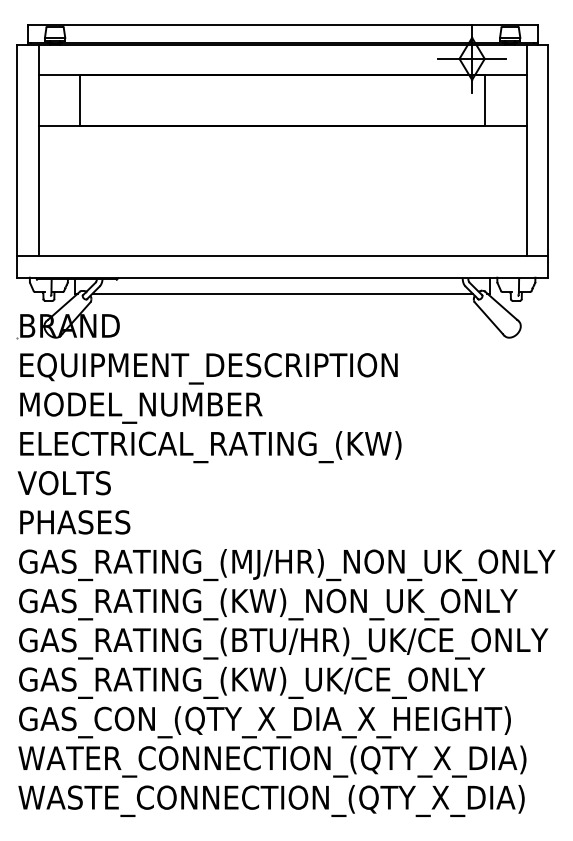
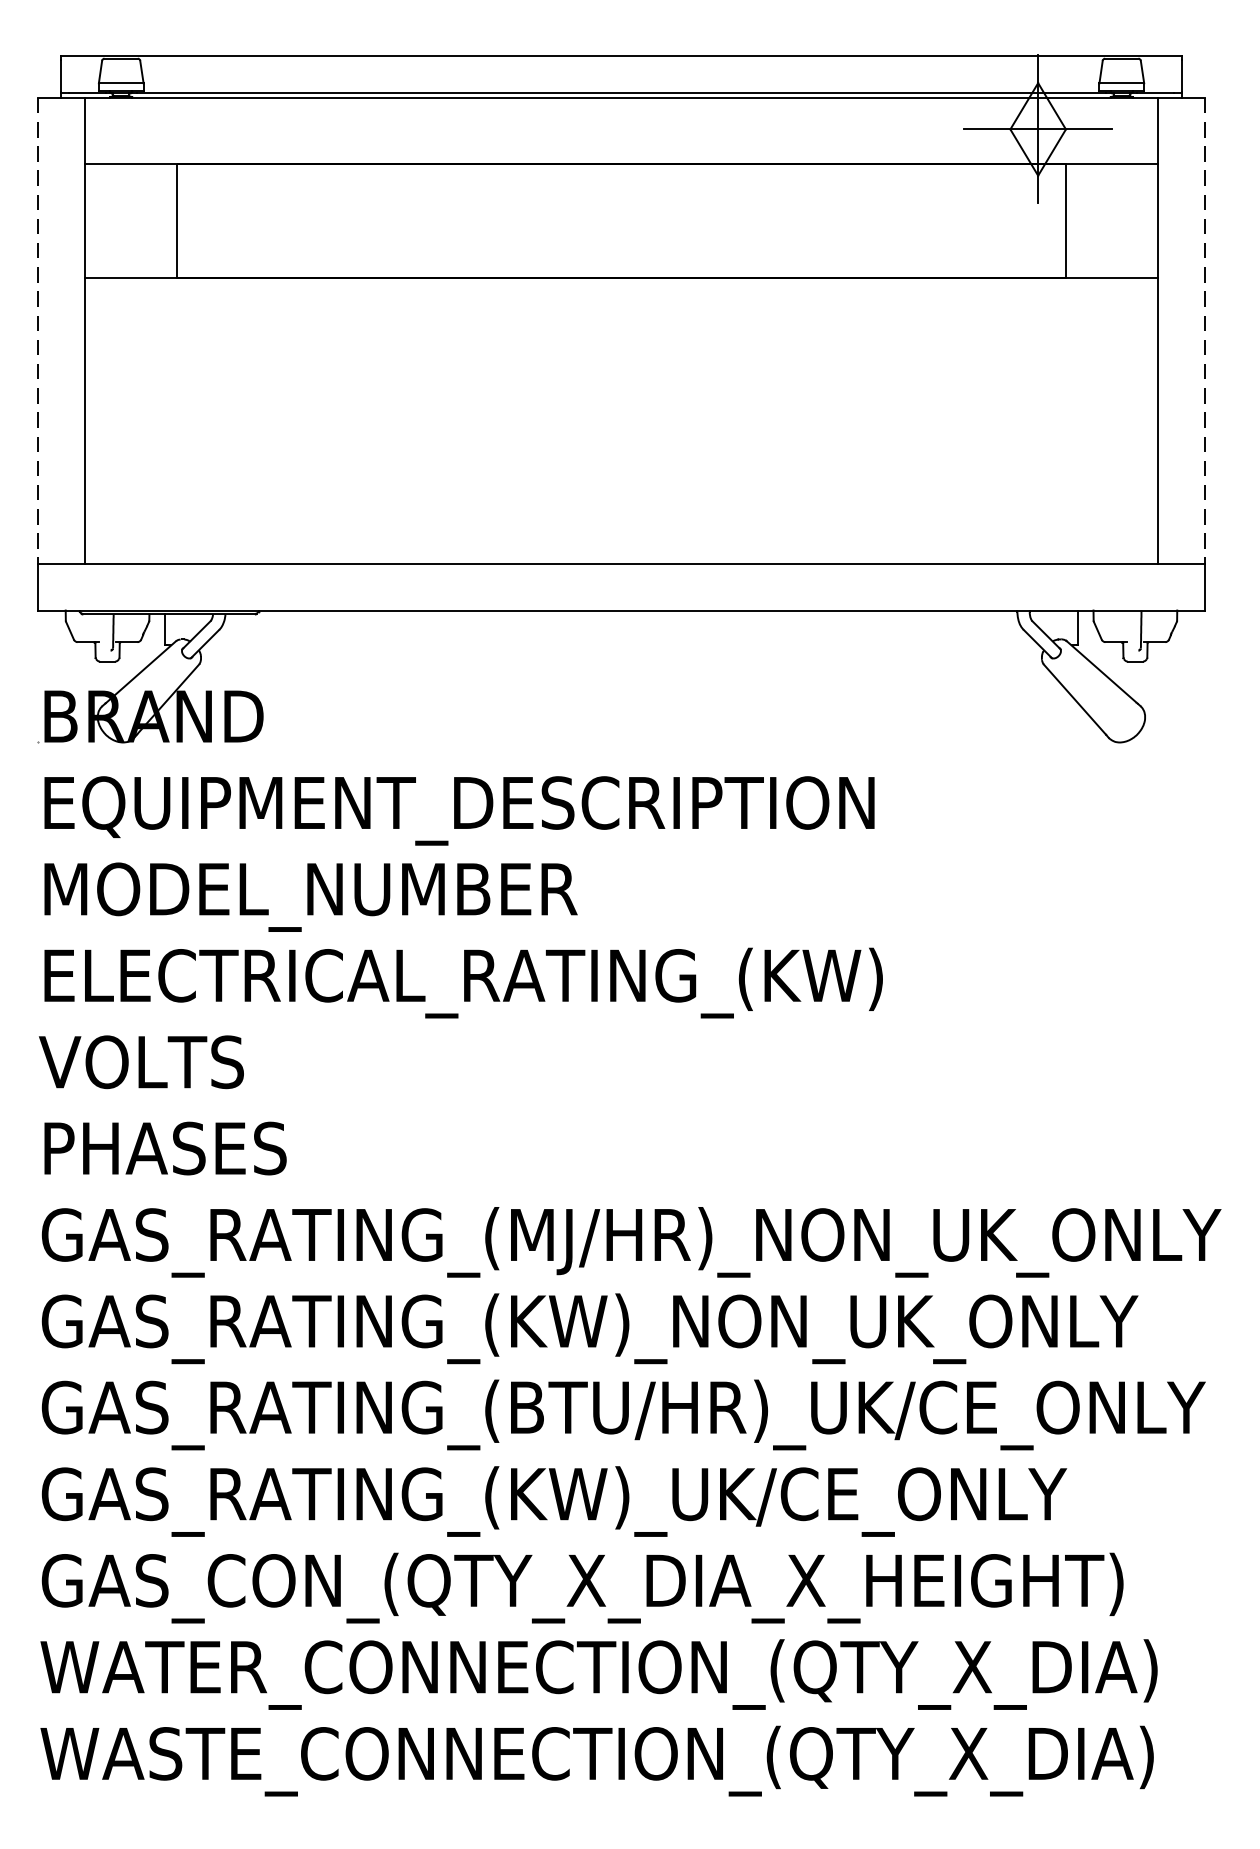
line: (17, 150) -> (38, 330), solid -> dashed
line: (547, 150) -> (1203, 330), solid -> dashed
line: (282, 293) -> (621, 645), removed

